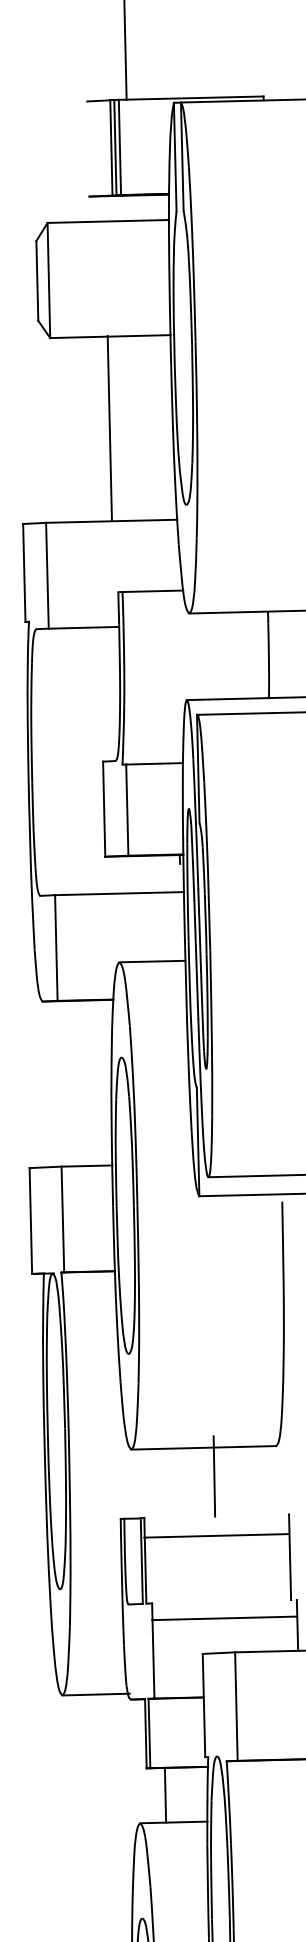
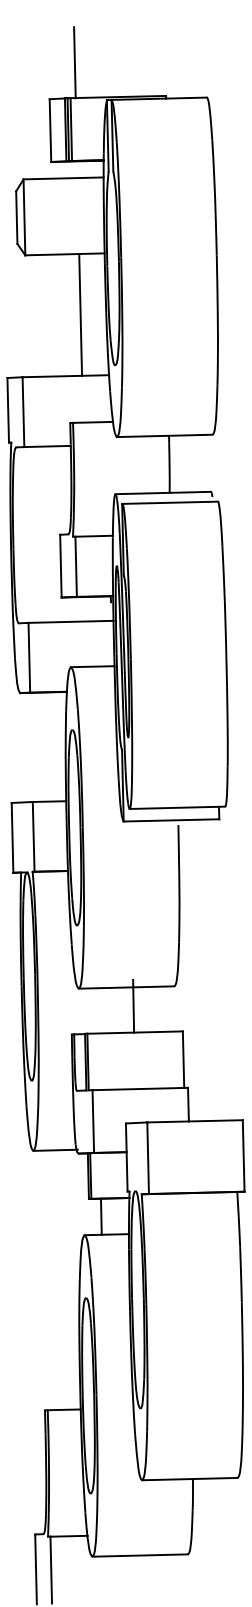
line: (88, 148) -> (50, 130), added
line: (109, 427) -> (80, 314), moved
line: (215, 1535) -> (134, 1032), moved
line: (224, 1617) -> (140, 1088), moved

